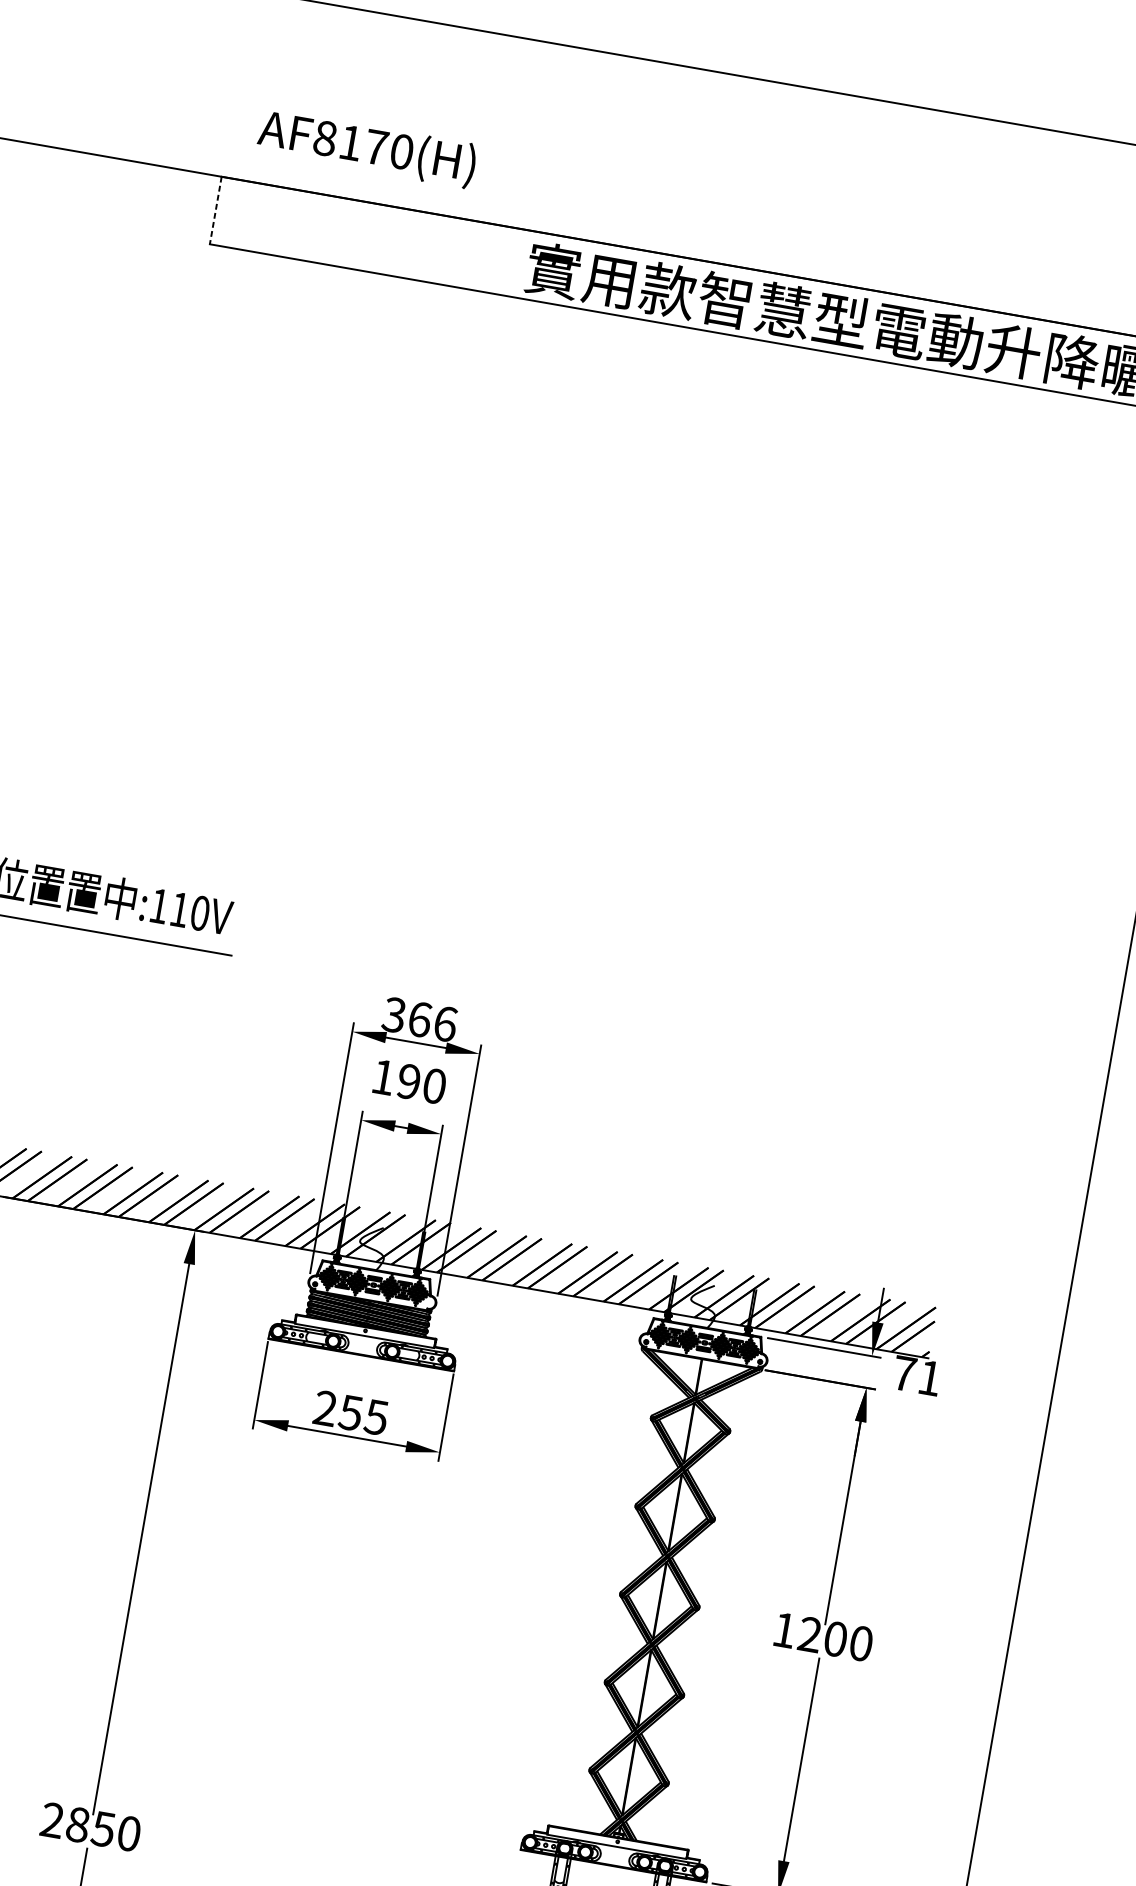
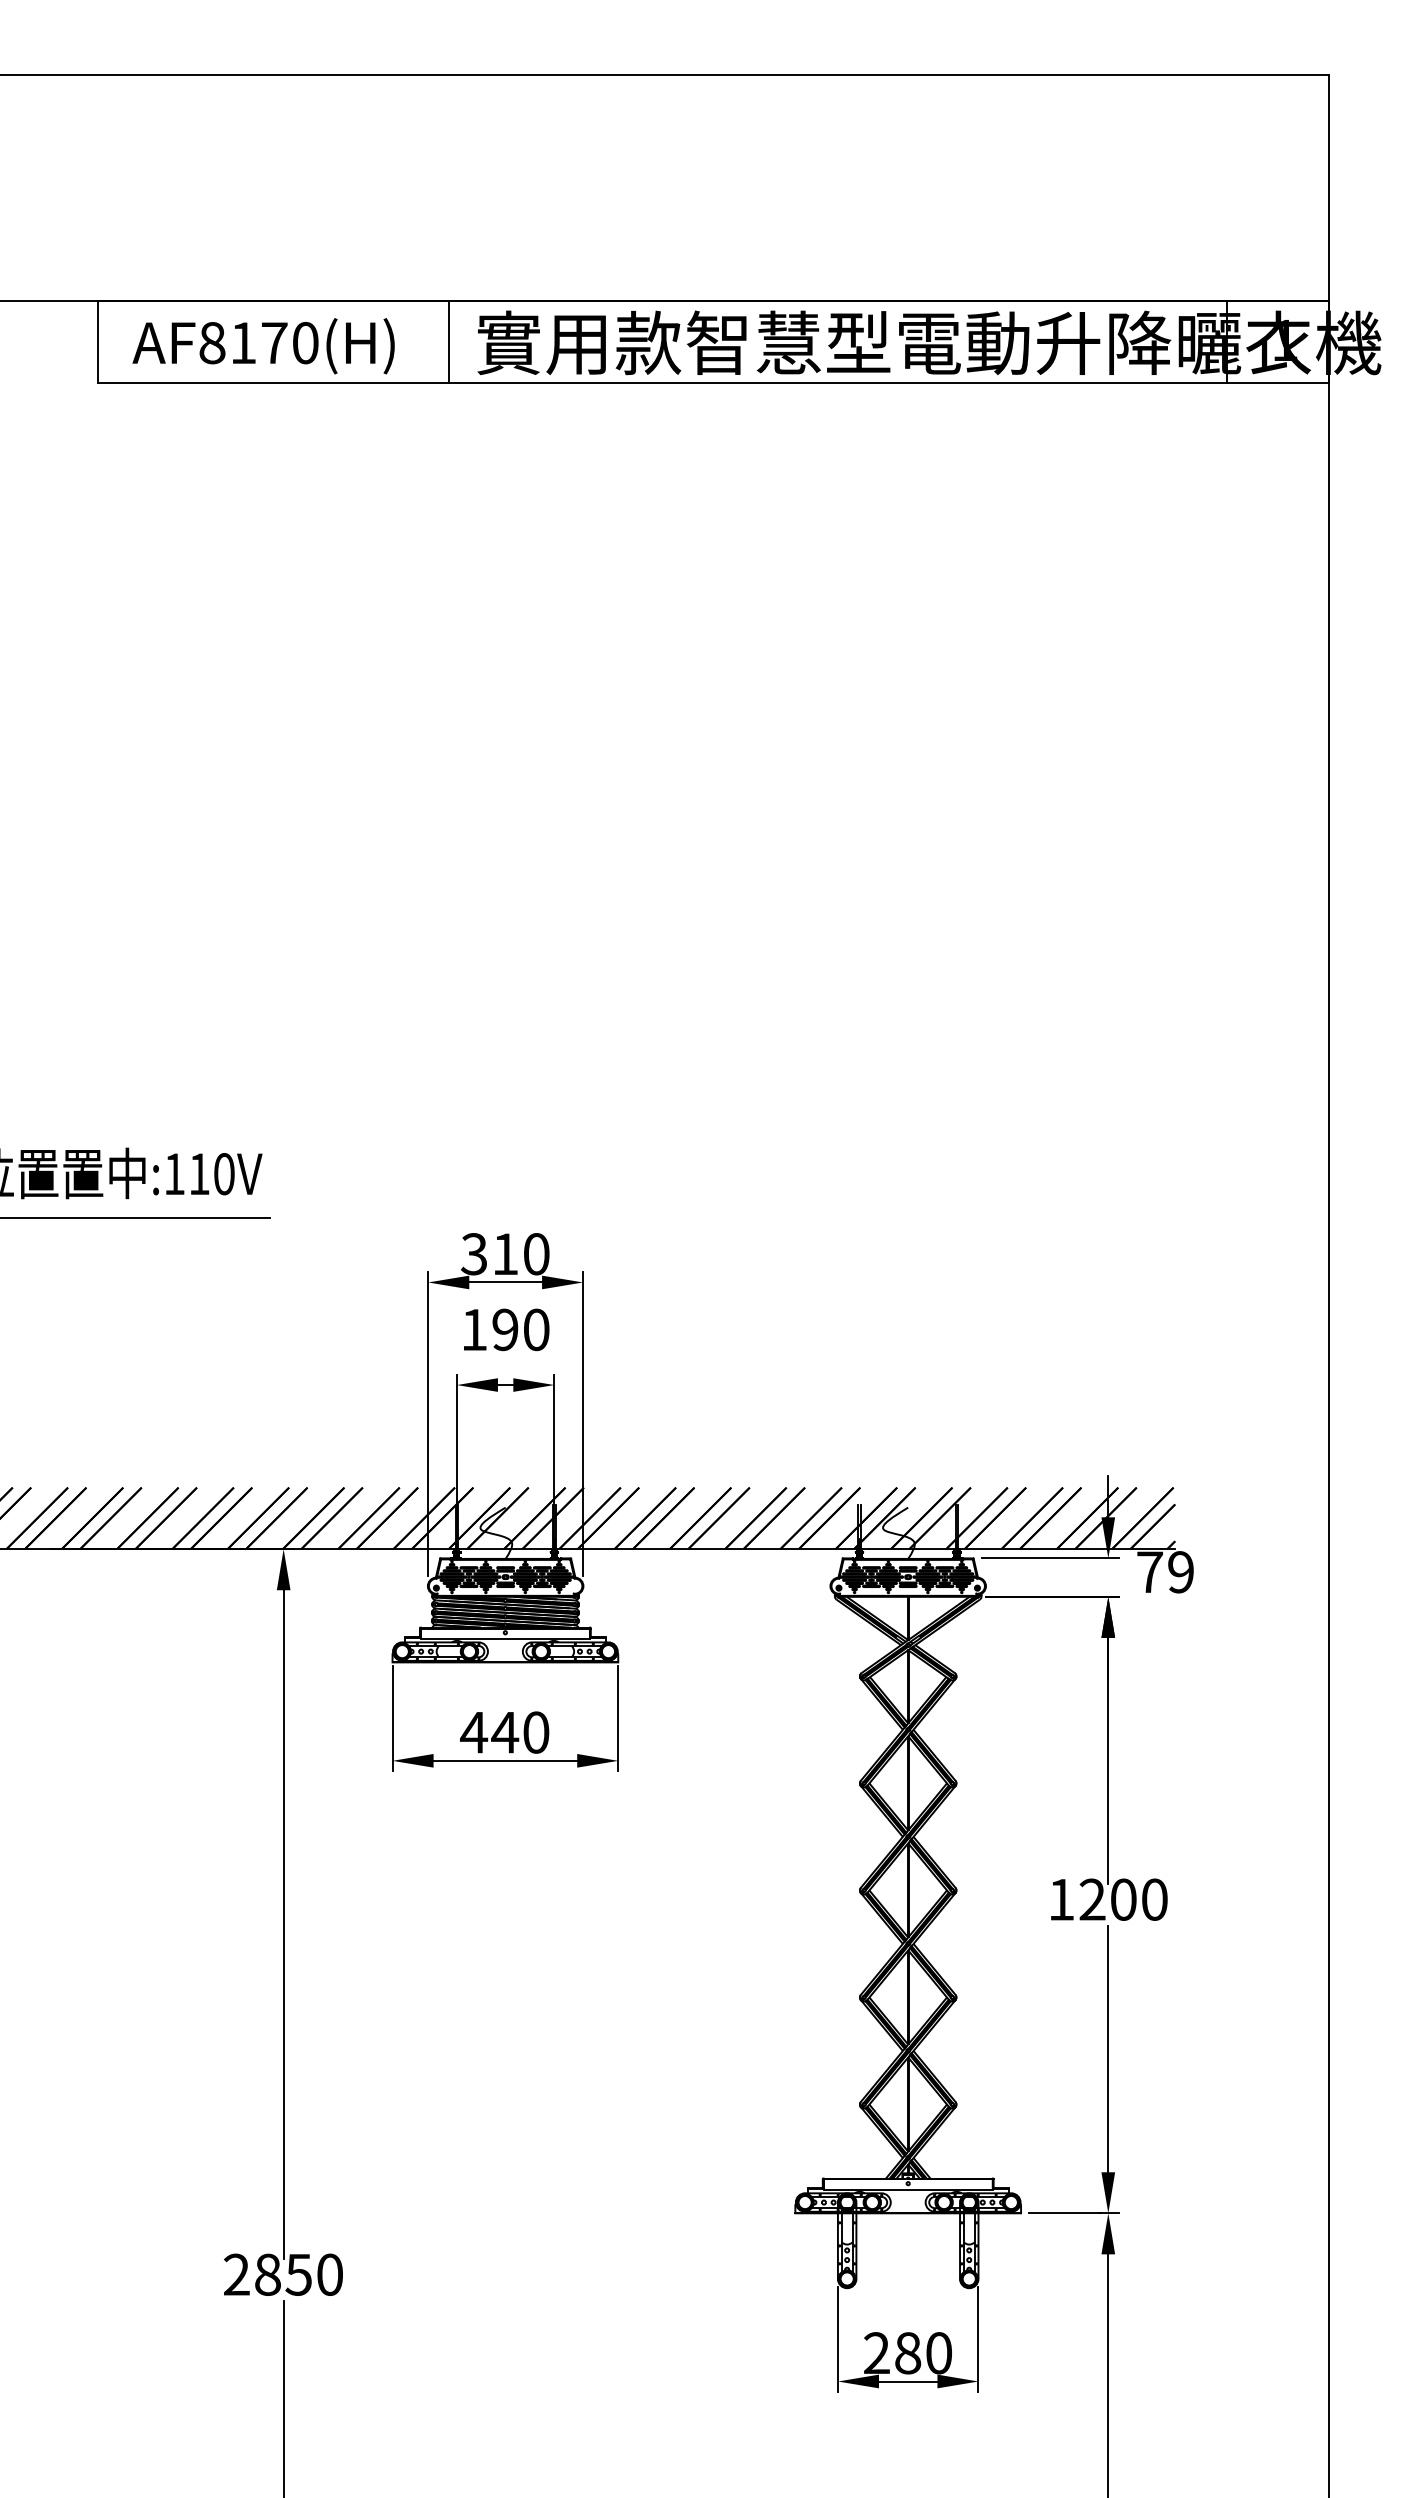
text: (366, 148) -> (263, 346), moved
line: (216, 211) -> (98, 342), dashed -> solid
line: (503, 261) -> (448, 342), added
text: (433, 1022) -> (521, 1254), 366 -> 310
text: (929, 1378) -> (1180, 1572), 71 -> 79
text: (350, 1412) -> (504, 1732), 255 -> 440

